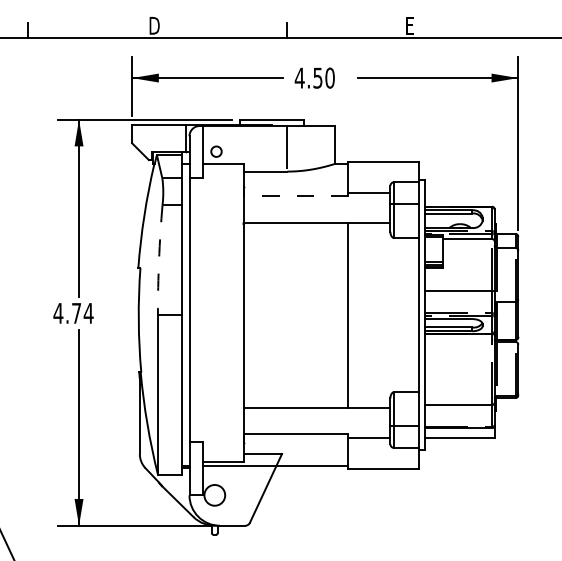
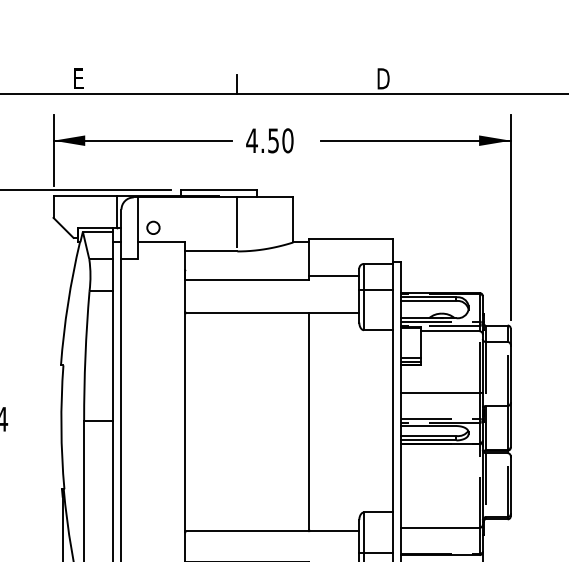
text: (154, 25) -> (80, 78), D -> E
text: (410, 25) -> (383, 78), E -> D
line: (295, 195) -> (246, 279), dashed -> solid
arc: (159, 260) -> (85, 356), dashed -> solid

